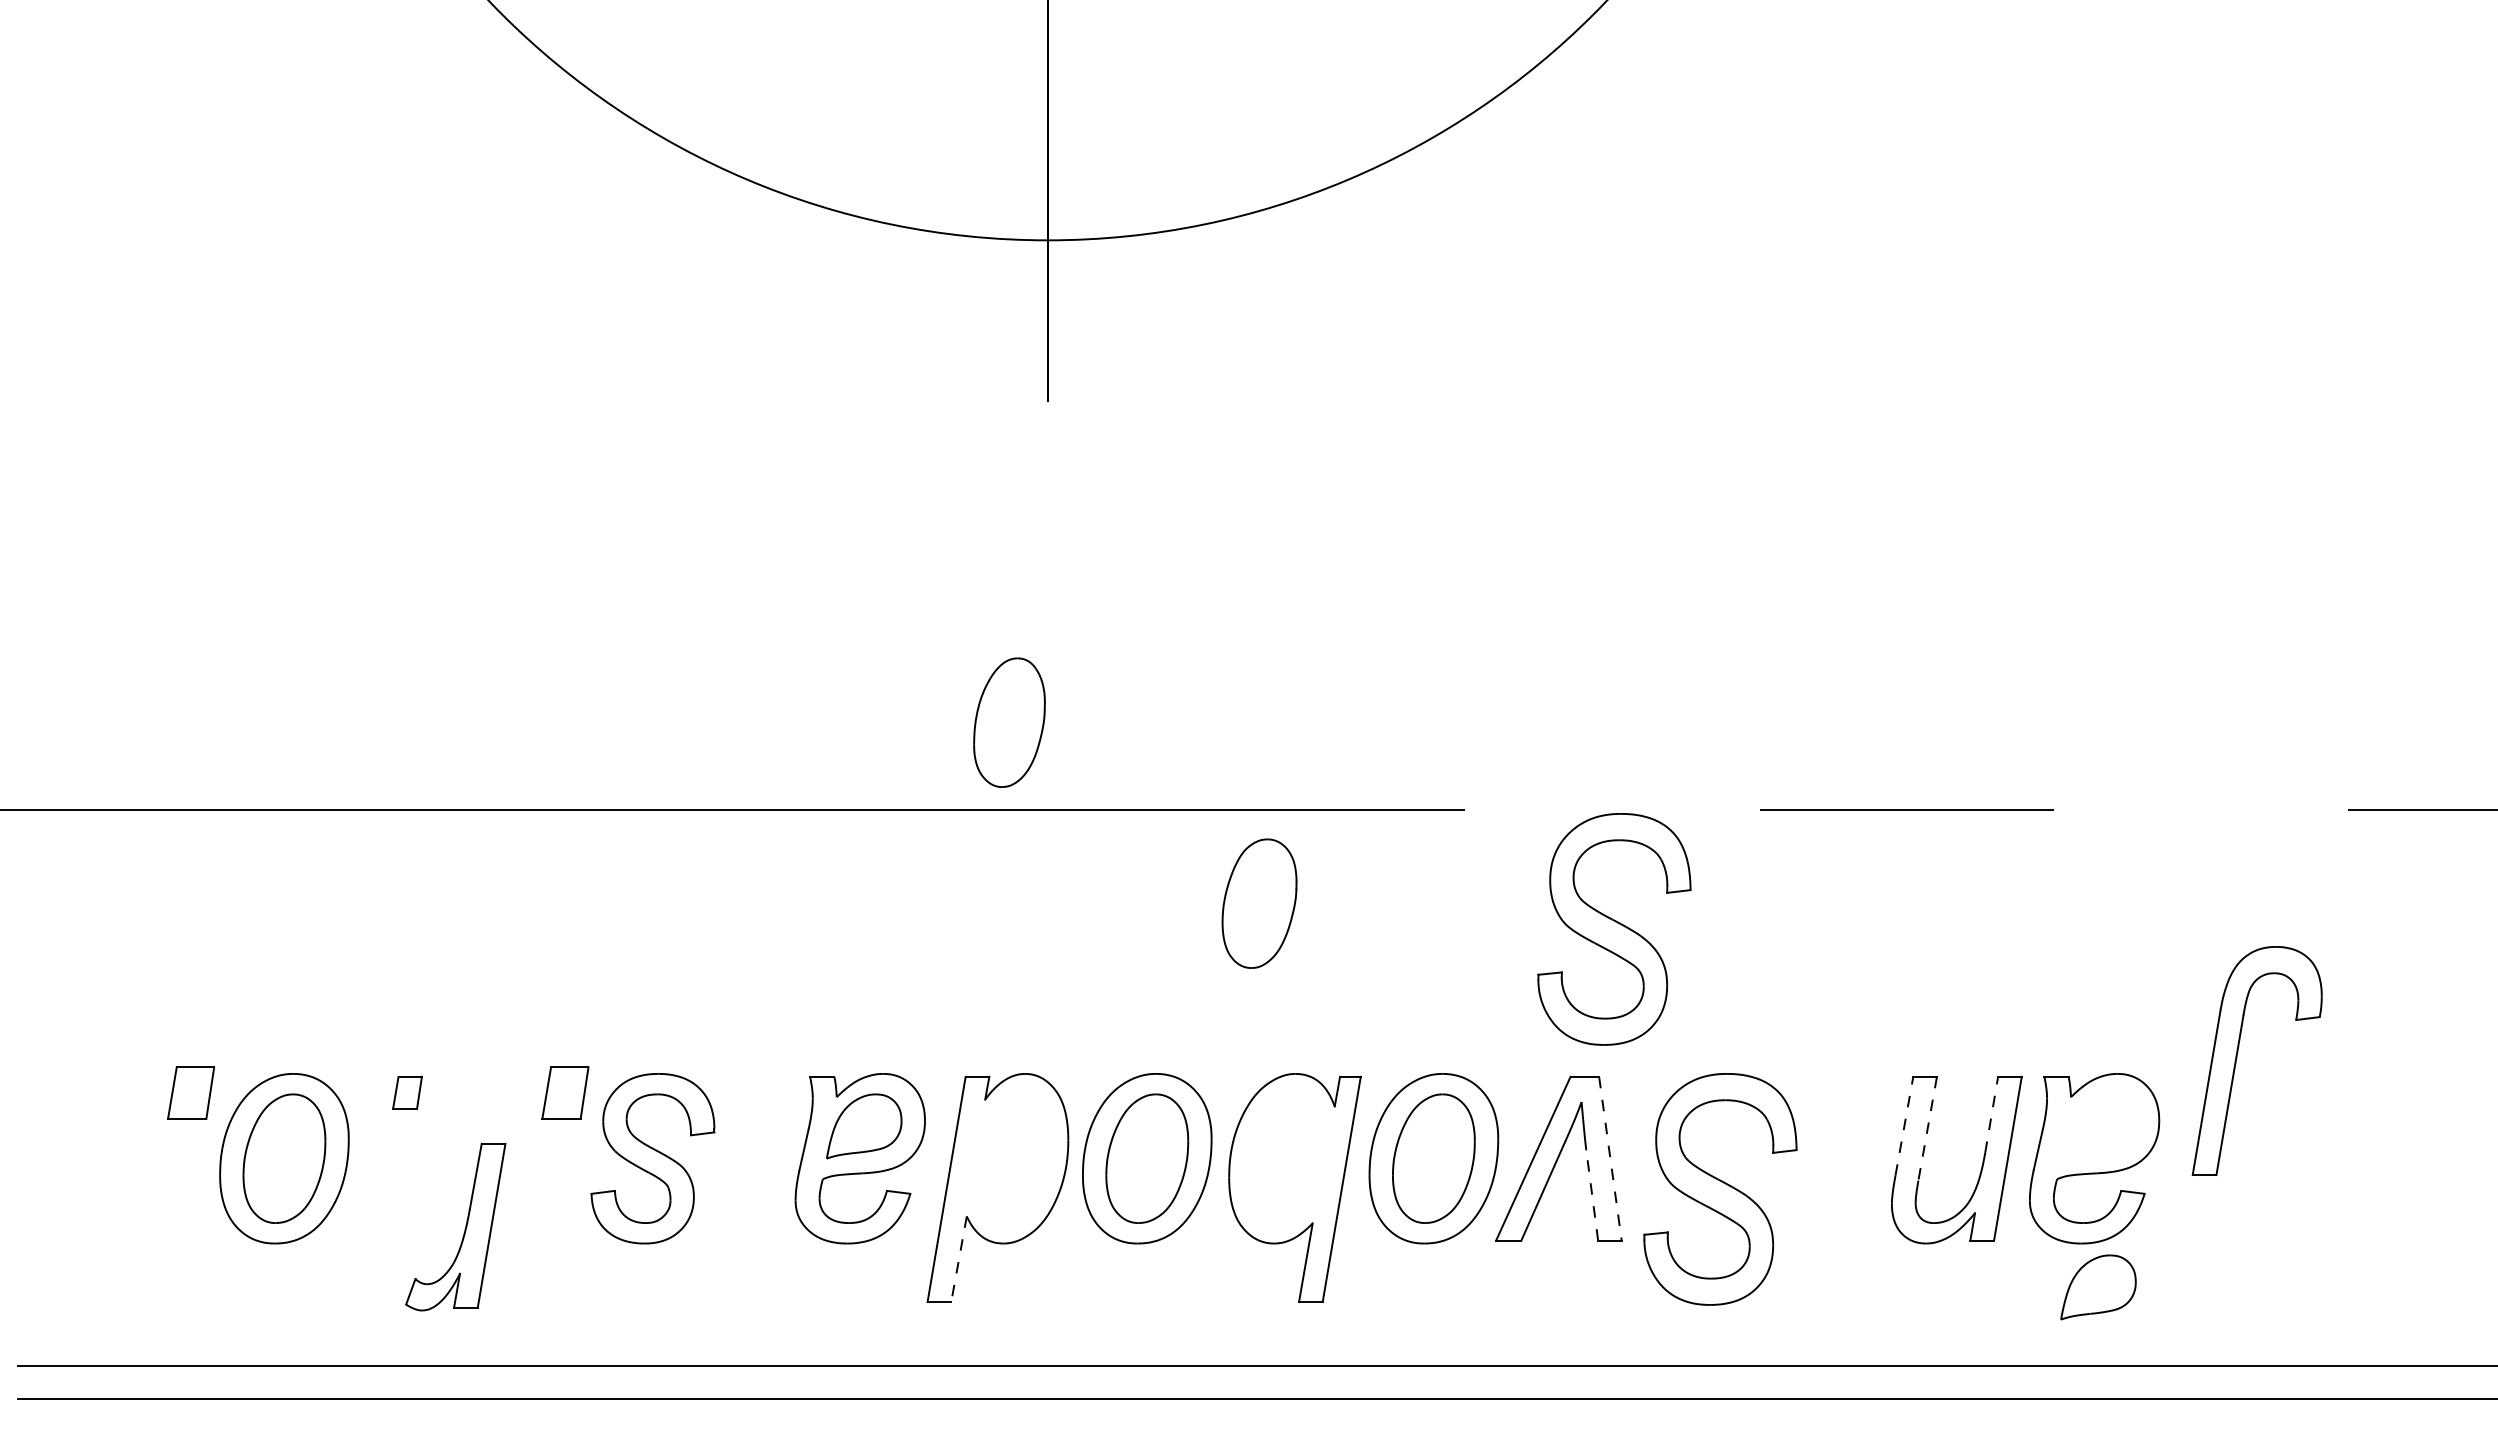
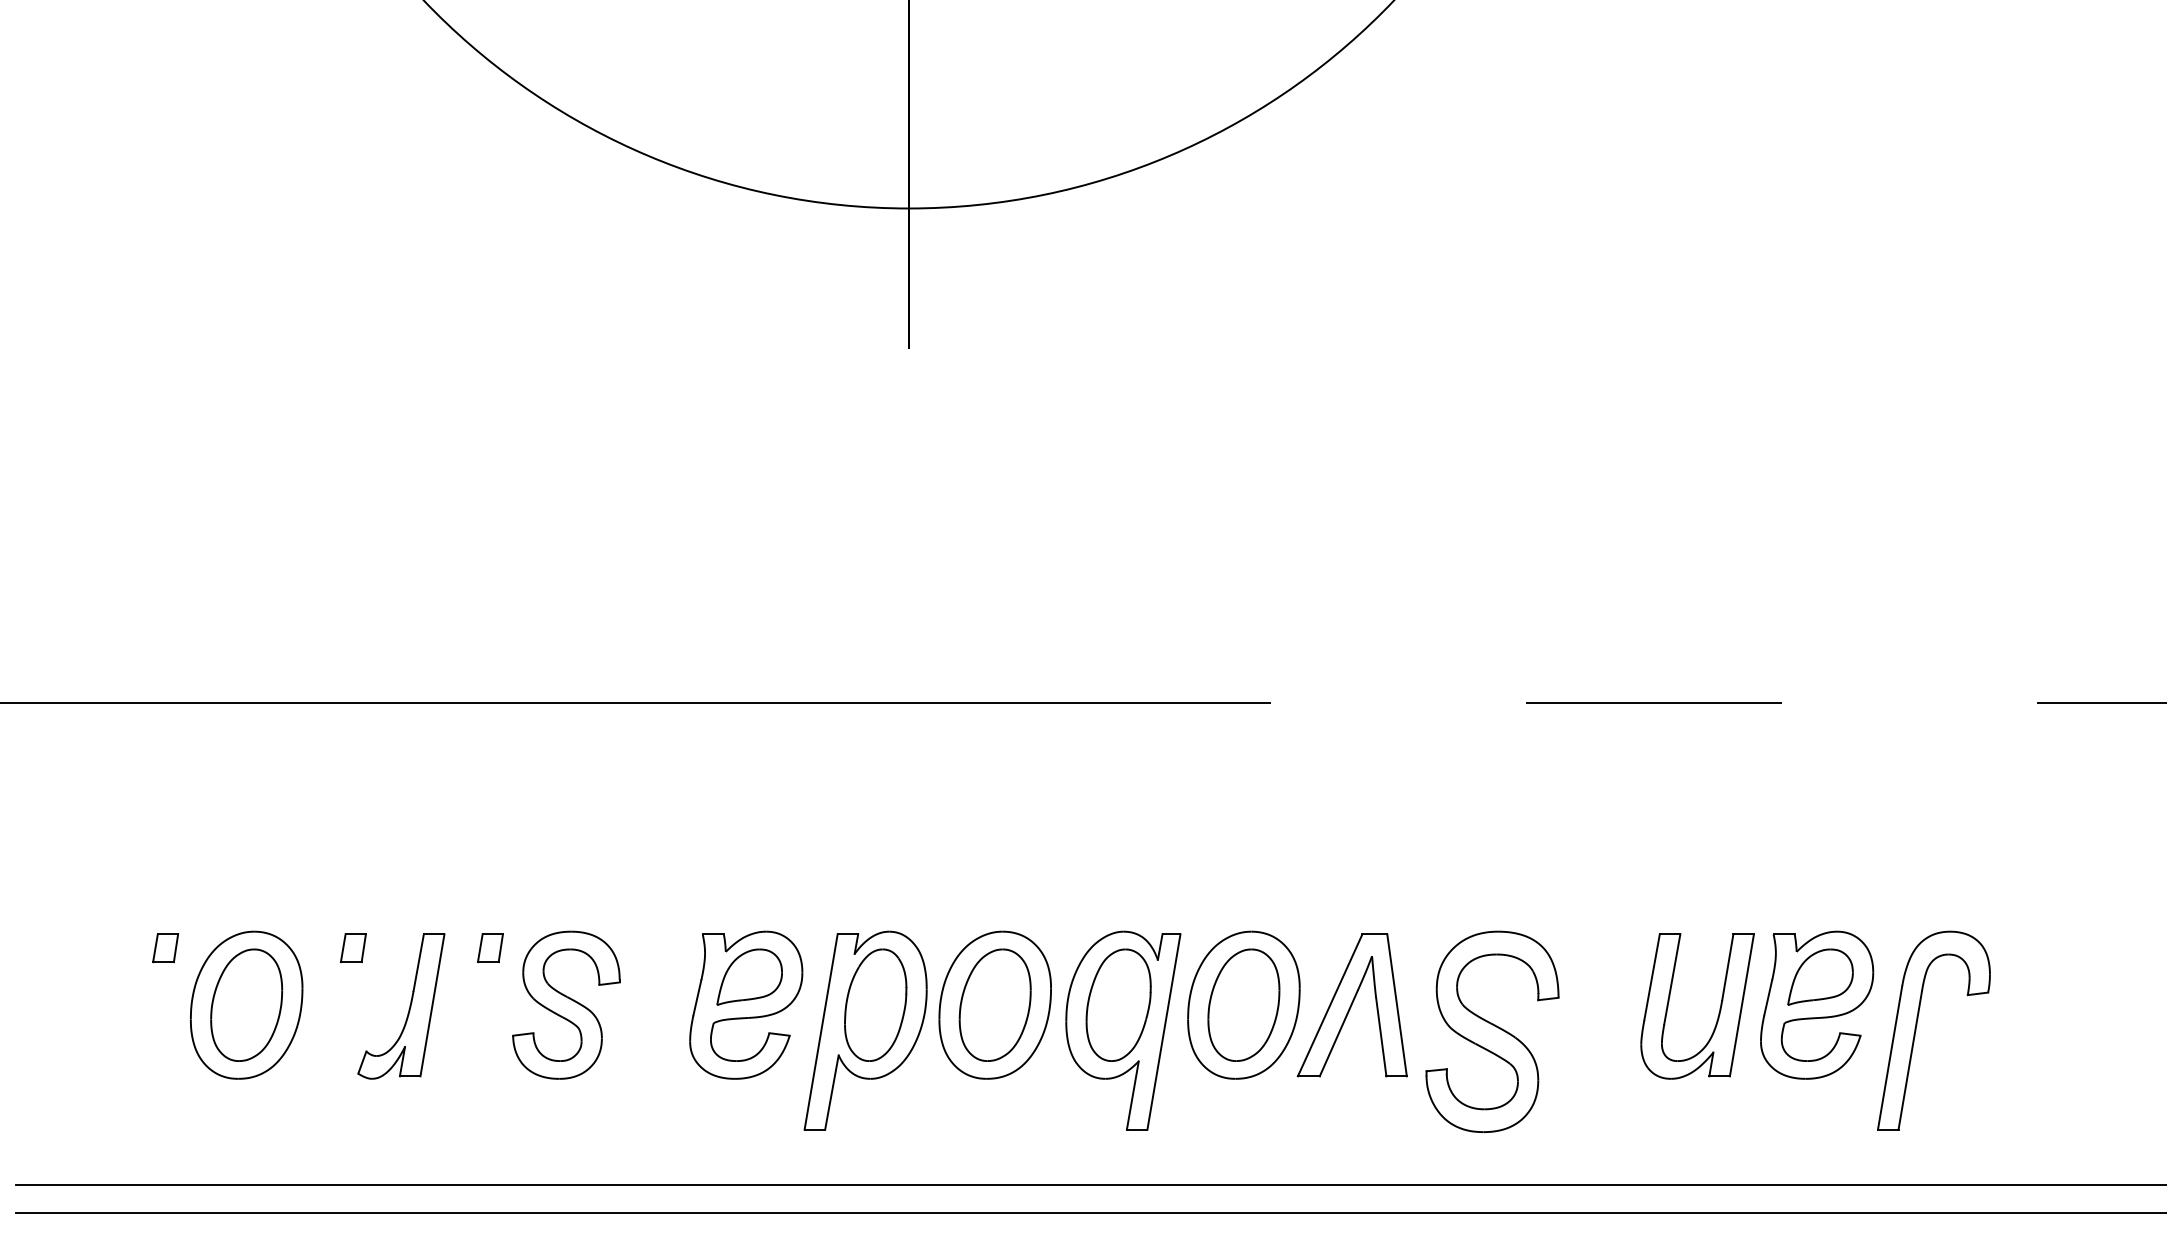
part: (1009, 722) -> (875, 1005), moved
part: (1259, 903) -> (1118, 1005), moved
part: (1614, 929) -> (1400, 806), removed
part: (2237, 1058) -> (1916, 1028), moved
part: (190, 1092) -> (165, 947), size x0.62
part: (565, 1092) -> (490, 947), size x0.62
line: (1991, 1114) -> (1727, 966), dashed -> solid
line: (1904, 1125) -> (1652, 976), dashed -> solid
line: (1927, 1128) -> (1672, 979), dashed -> solid
line: (1610, 1158) -> (1397, 1005), dashed -> solid
line: (1592, 1195) -> (1381, 1037), dashed -> solid
part: (464, 1229) -> (408, 1008), moved
line: (958, 1259) -> (831, 1092), dashed -> solid
part: (2098, 1287) -> (1820, 977), moved

